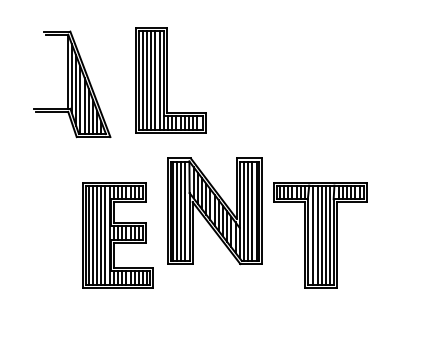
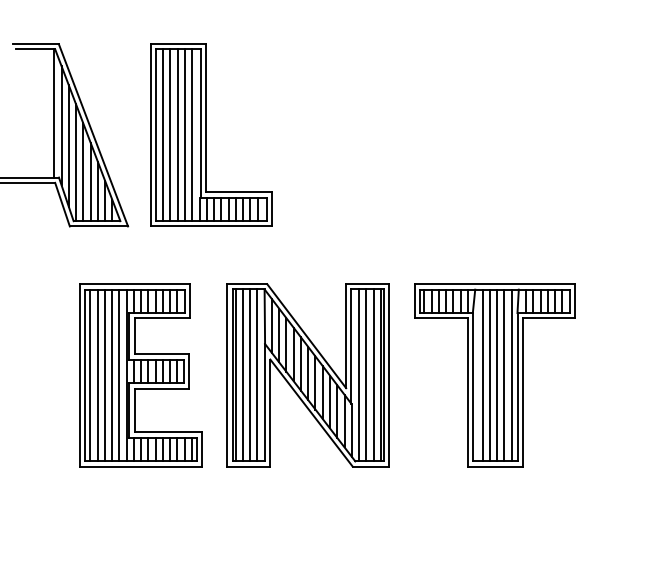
part: (170, 80) -> (211, 135), moved
part: (214, 211) -> (308, 375), moved
part: (117, 235) -> (140, 375), moved
part: (320, 235) -> (494, 375), moved

